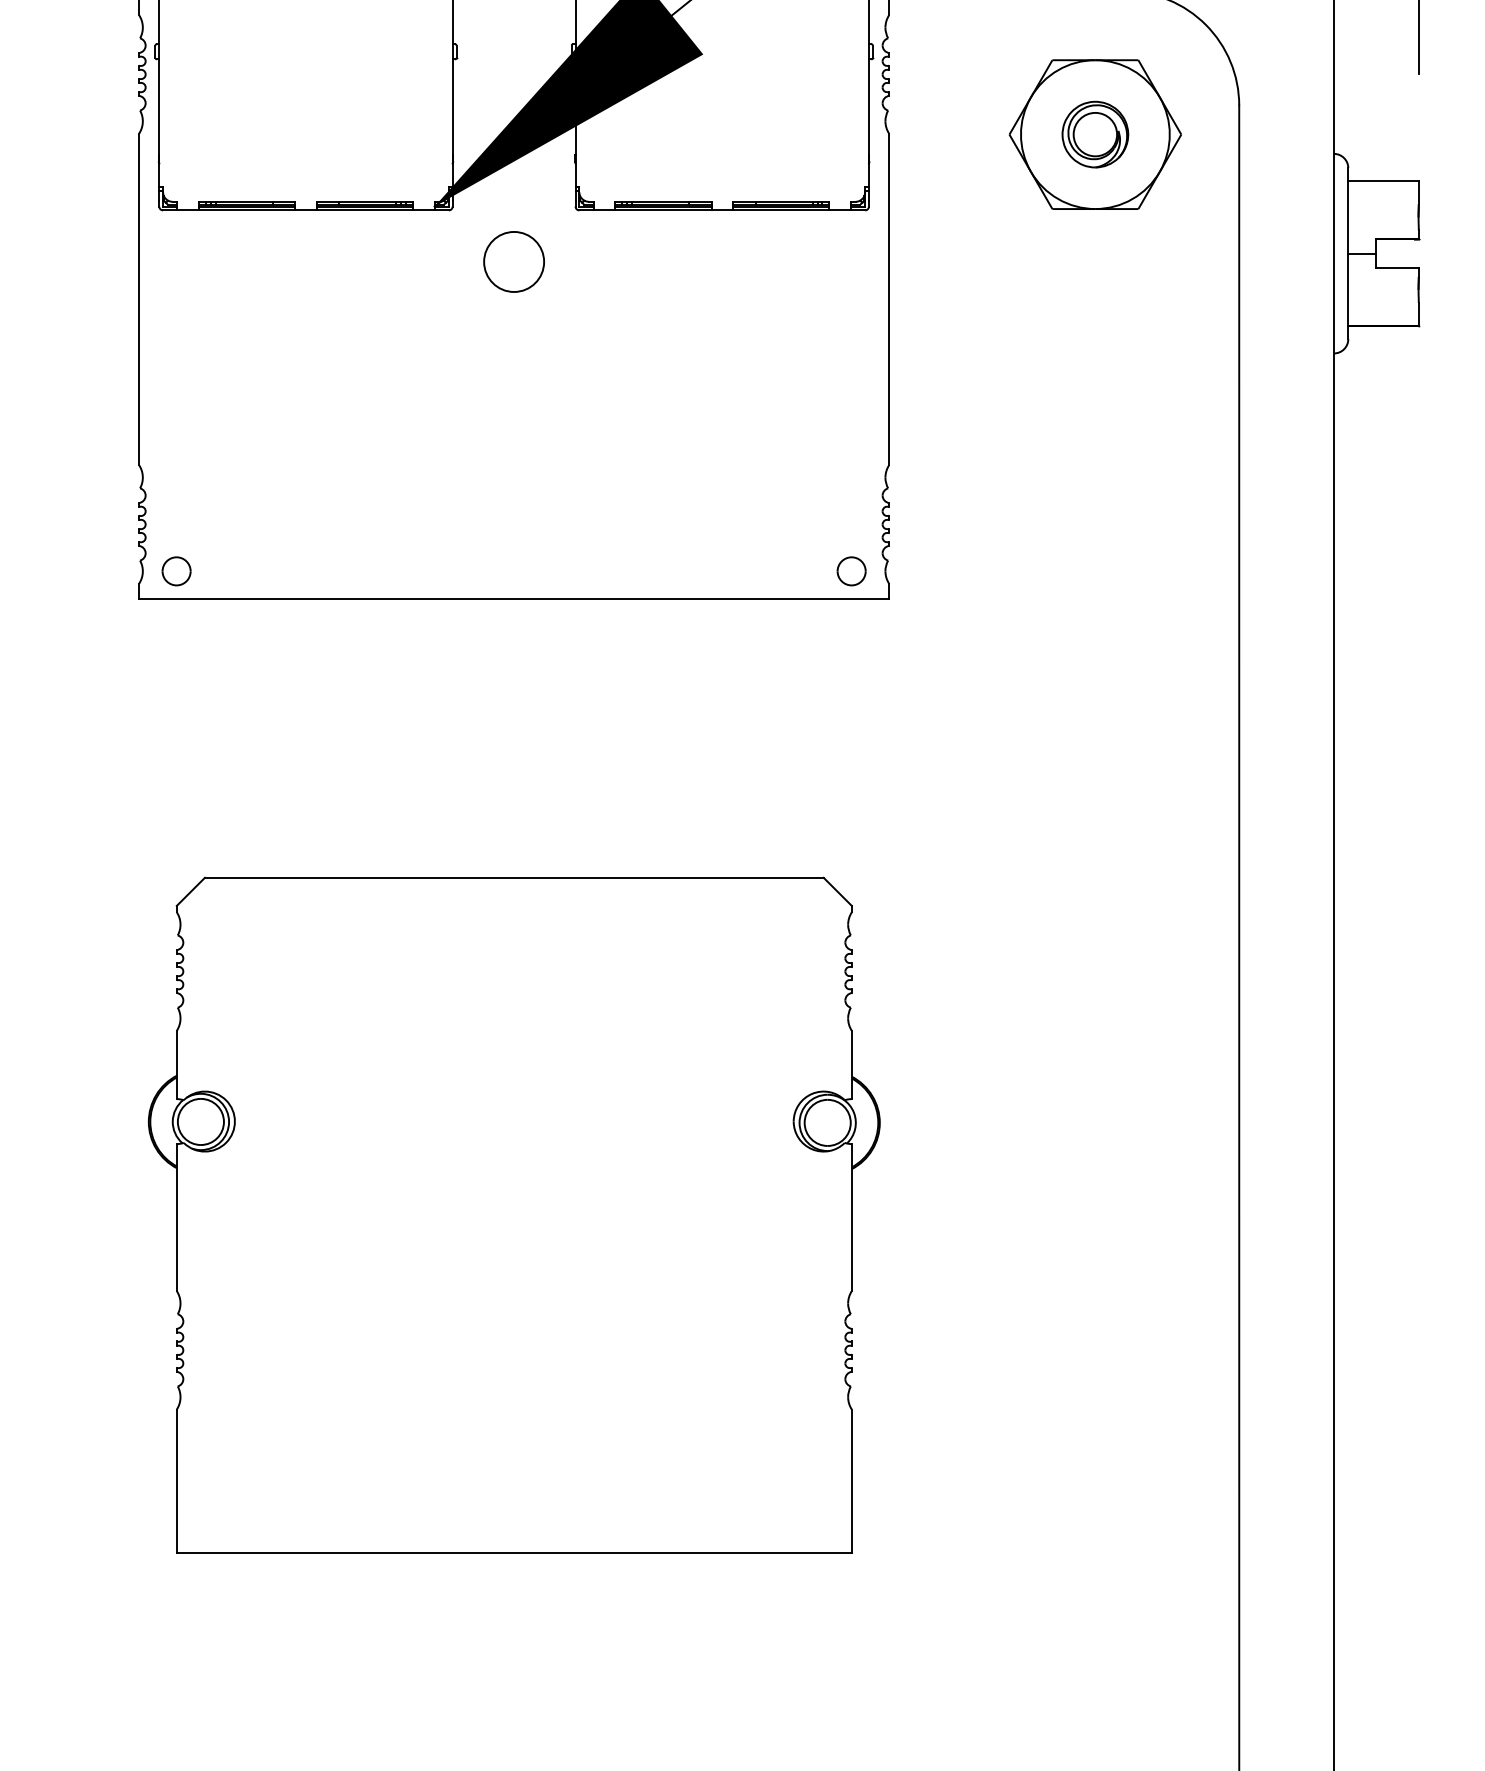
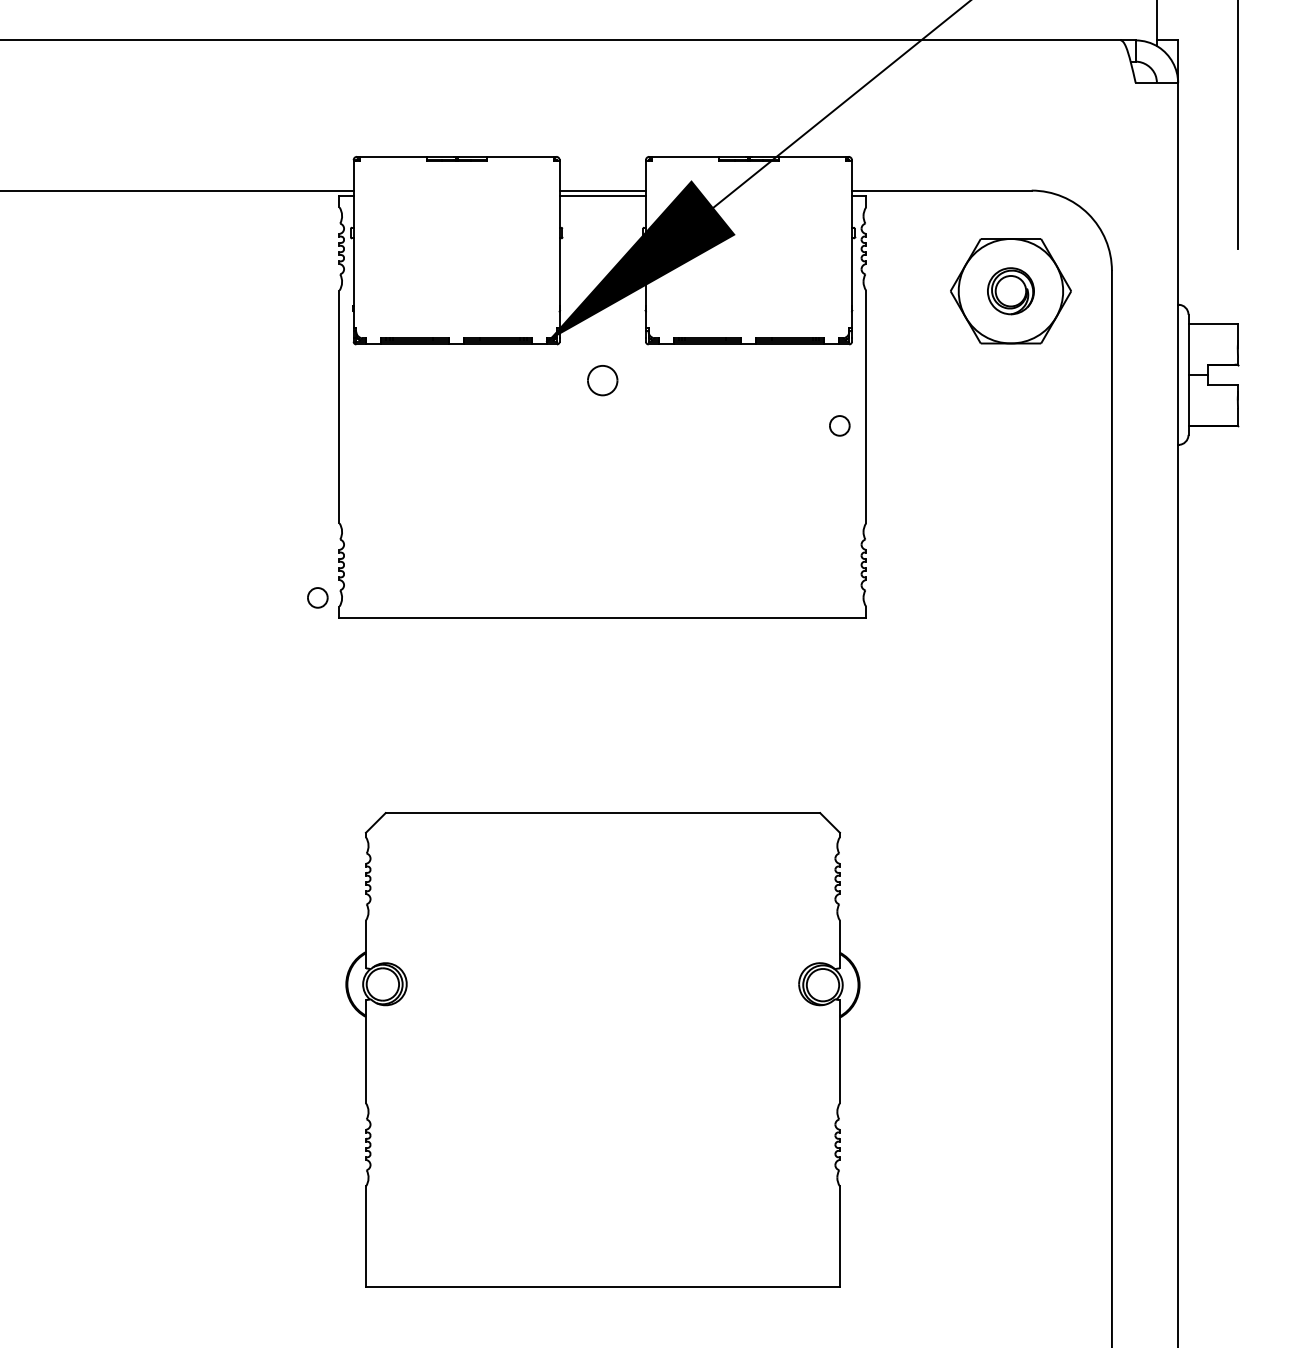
part: (513, 261) -> (602, 380), size x0.7
part: (176, 570) -> (317, 597), moved
part: (851, 570) -> (839, 425), moved

